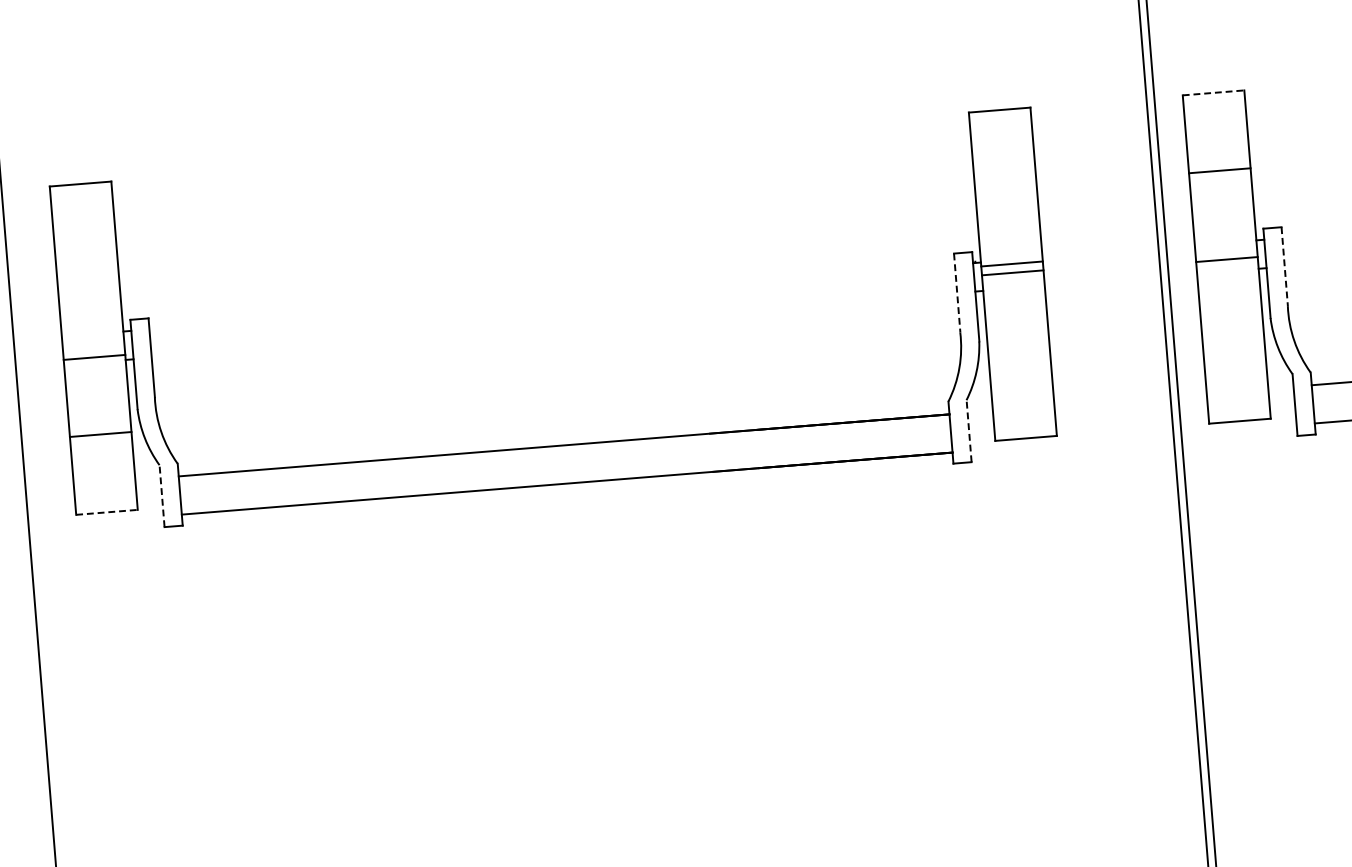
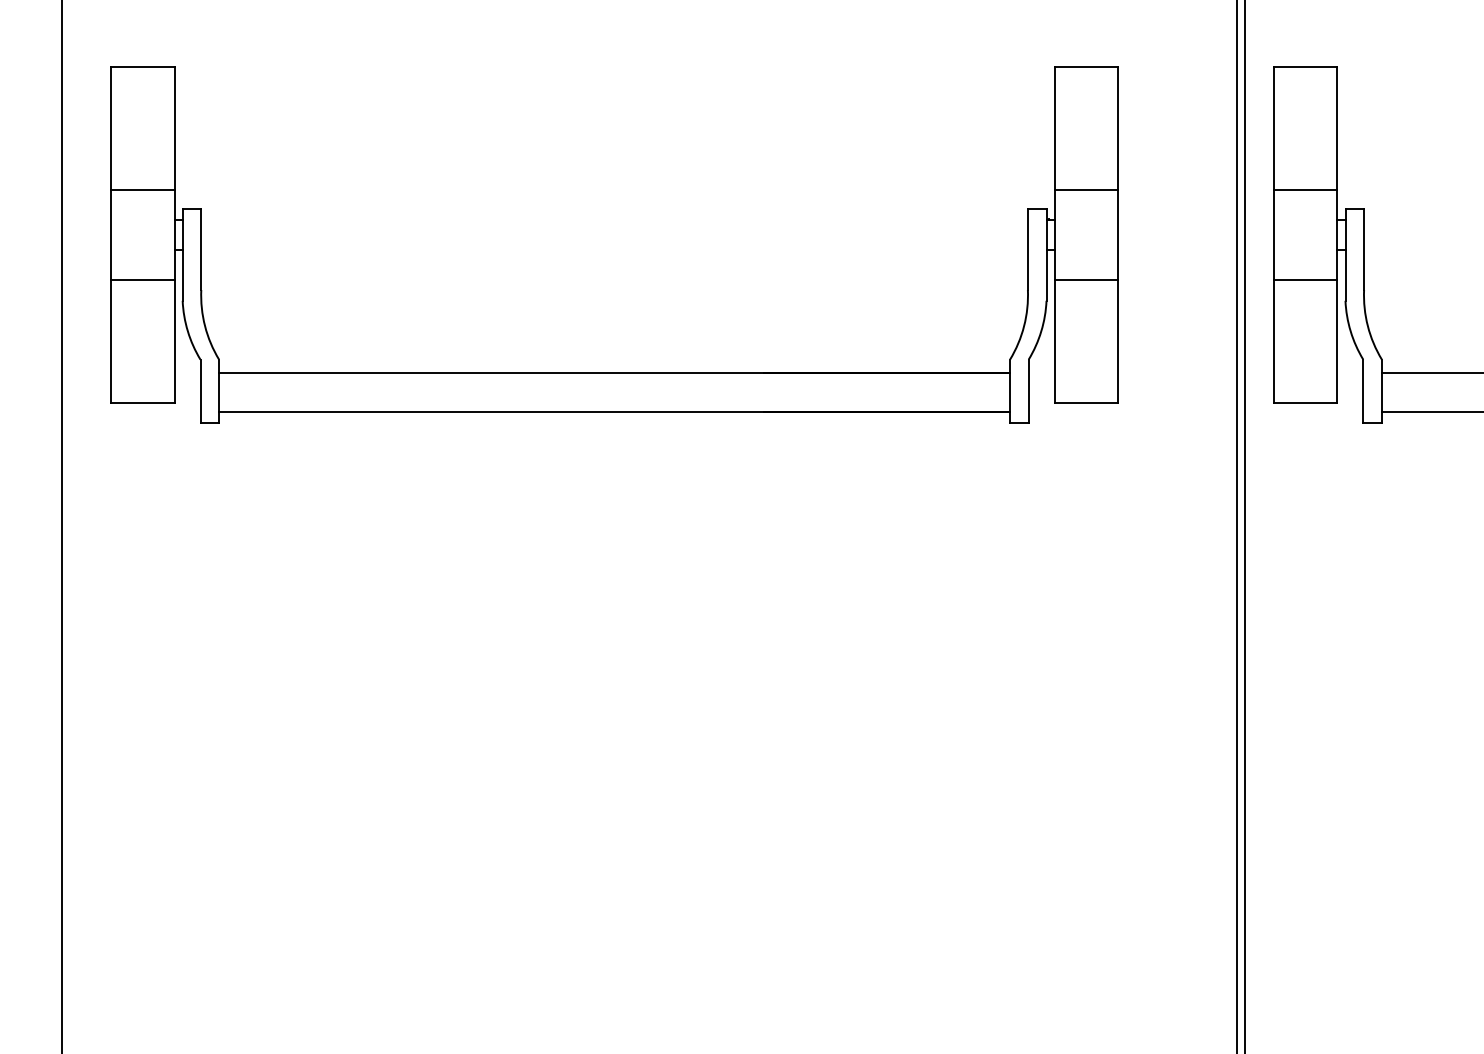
line: (1213, 92) -> (1305, 66), dashed -> solid
line: (1219, 170) -> (1305, 190), moved
line: (1226, 259) -> (1305, 279), moved
line: (1011, 264) -> (1085, 190), moved
line: (1285, 267) -> (1364, 250), dashed -> solid
line: (1011, 272) -> (1085, 279), moved
line: (957, 293) -> (1028, 250), dashed -> solid
line: (94, 357) -> (142, 190), moved
line: (968, 431) -> (1028, 391), dashed -> solid
line: (100, 434) -> (142, 279), moved
line: (162, 496) -> (200, 391), dashed -> solid
line: (107, 512) -> (143, 403), dashed -> solid

